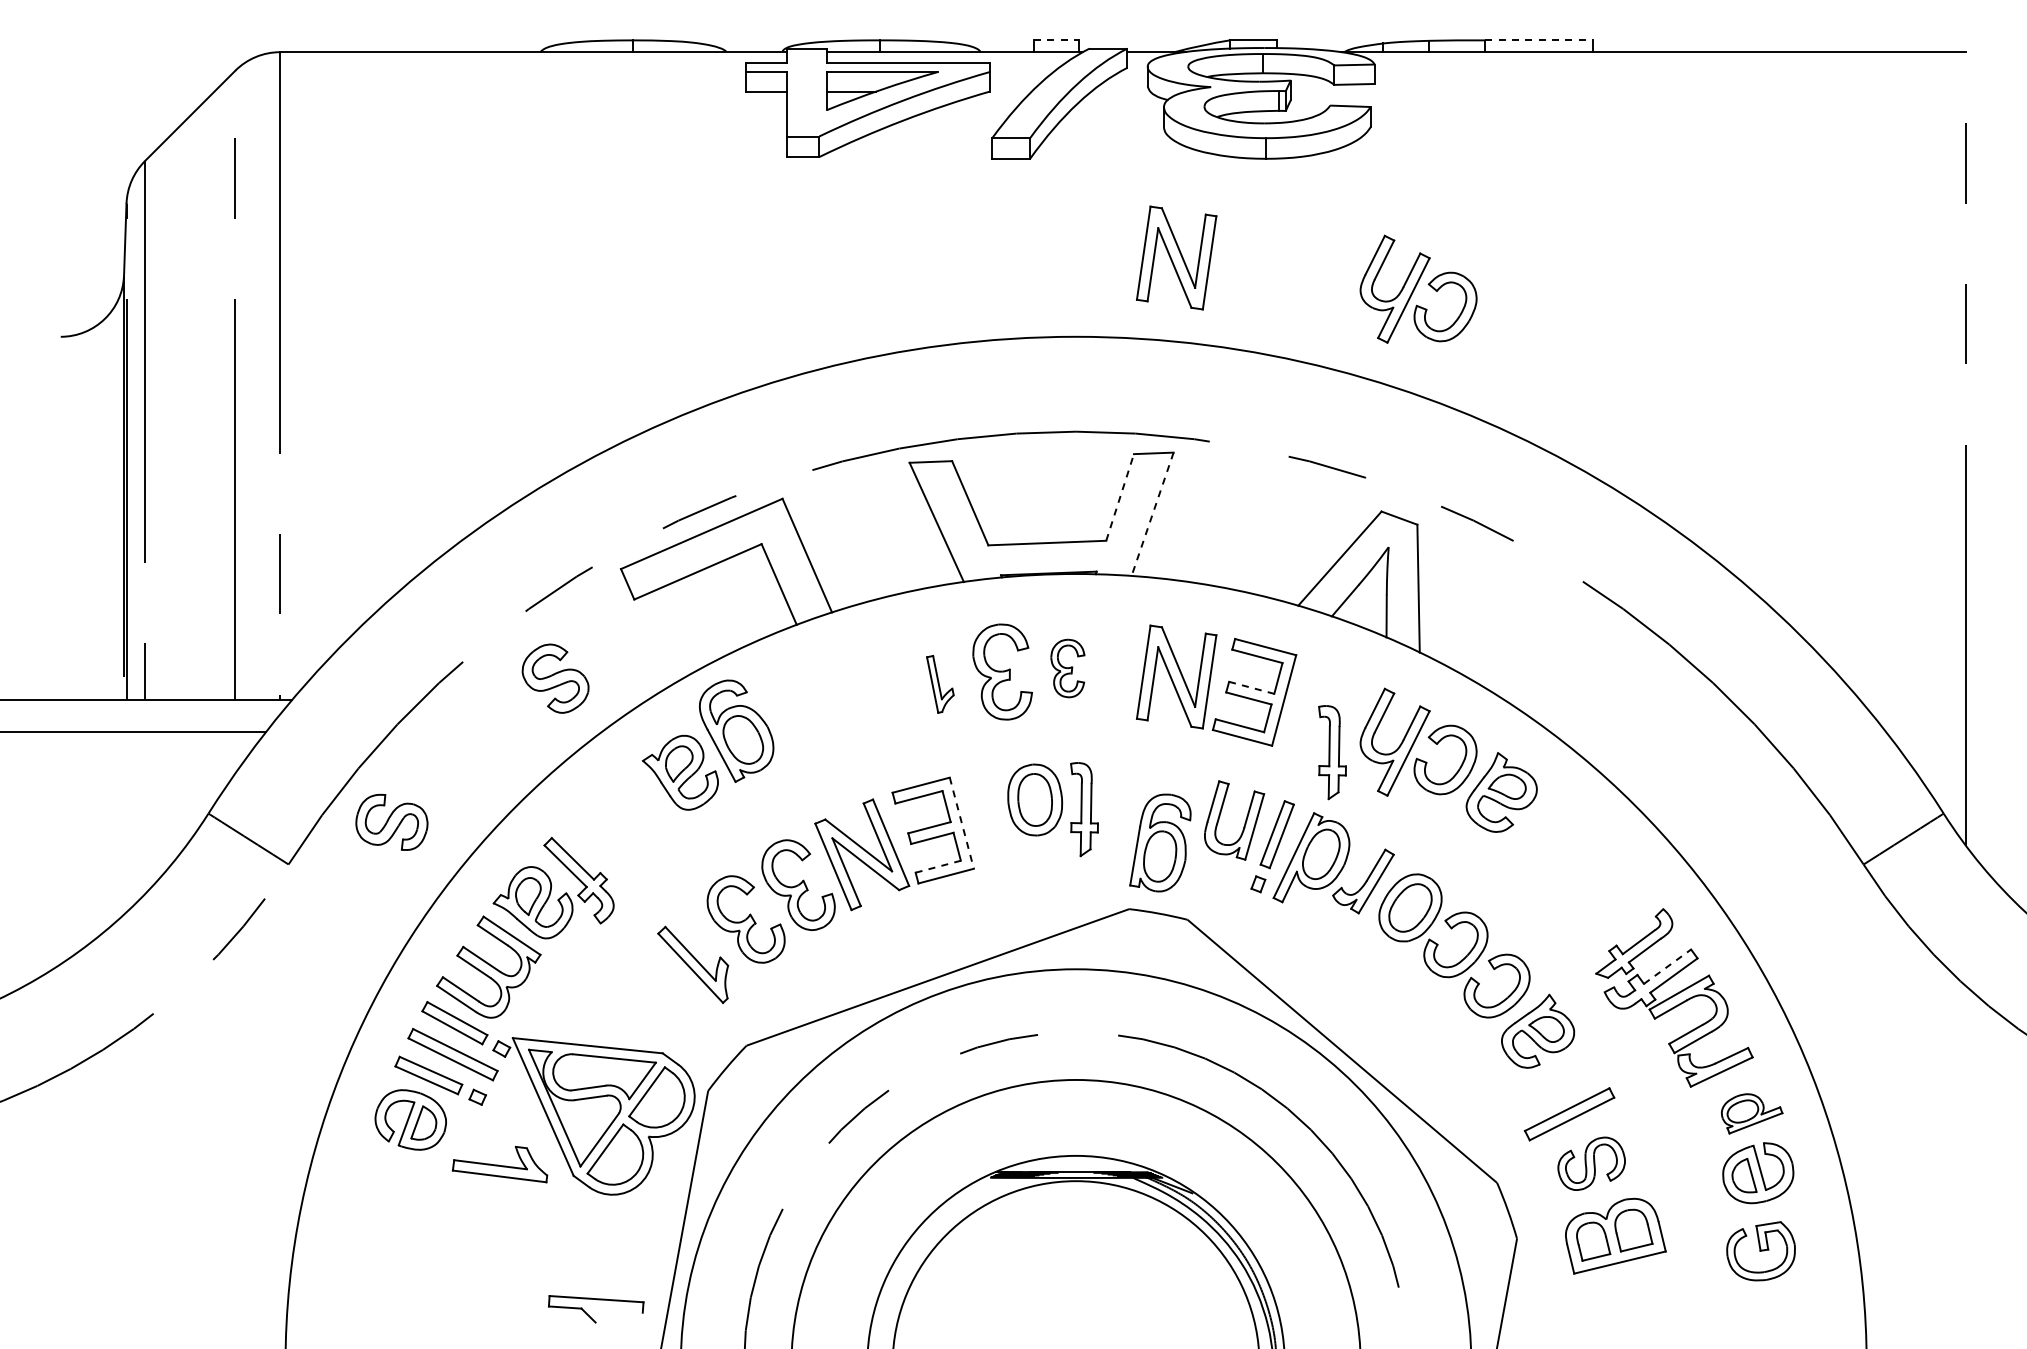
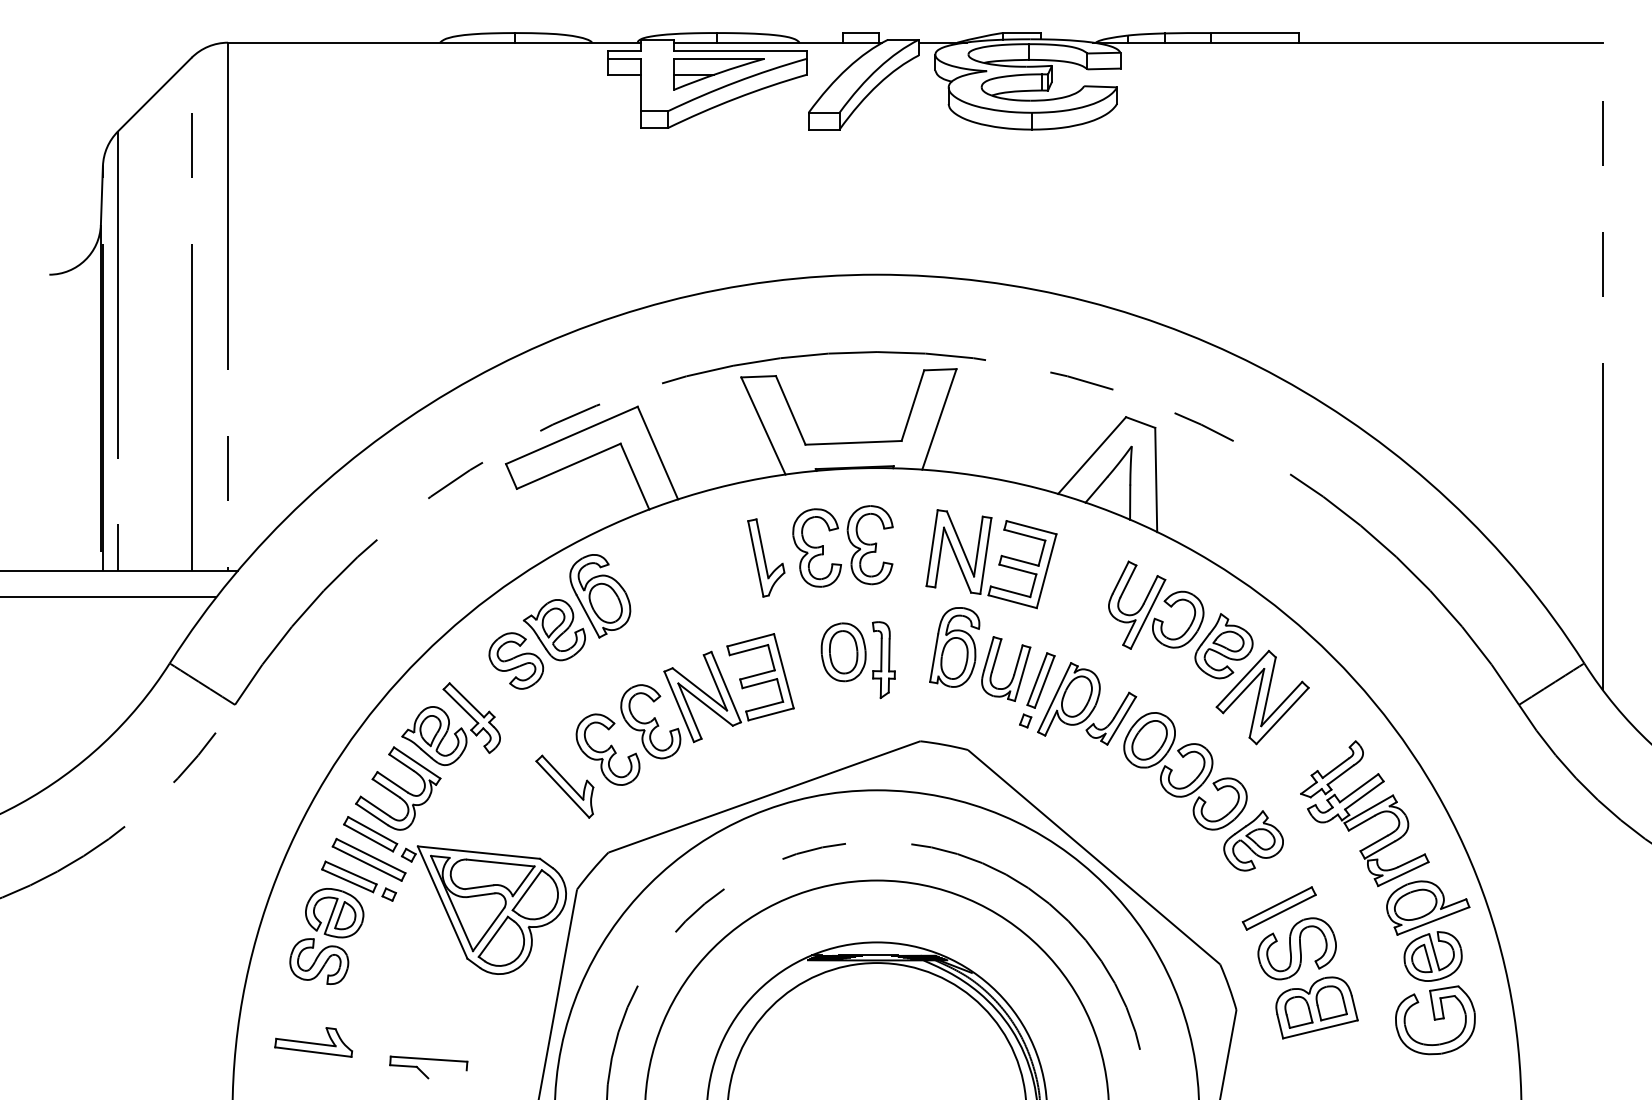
line: (1056, 40) -> (861, 33), dashed -> solid
line: (1539, 40) -> (1254, 33), dashed -> solid
part: (1176, 257) -> (958, 210), removed
part: (1418, 288) -> (1156, 235), removed
line: (1120, 496) -> (913, 404), dashed -> solid
line: (1152, 514) -> (939, 419), dashed -> solid
part: (1067, 668) -> (870, 545), size x1.67
part: (555, 678) -> (516, 660), moved
part: (940, 684) -> (766, 558), size x1.67
line: (1252, 687) -> (1020, 560), dashed -> solid
part: (1332, 752) -> (1086, 613), removed
part: (391, 822) -> (318, 961), moved
line: (961, 823) -> (783, 671), dashed -> solid
part: (1160, 842) -> (954, 647), moved
part: (1548, 855) -> (1262, 697), added
line: (938, 866) -> (764, 706), dashed -> solid
line: (1667, 966) -> (1359, 788), dashed -> solid
part: (1751, 1113) -> (1427, 907), size x1.67
part: (1591, 1163) -> (1297, 948), size x1.43
part: (499, 1164) -> (313, 1042), moved
part: (1760, 1250) -> (1434, 1019), size x1.43
part: (597, 1300) -> (429, 1060), moved

